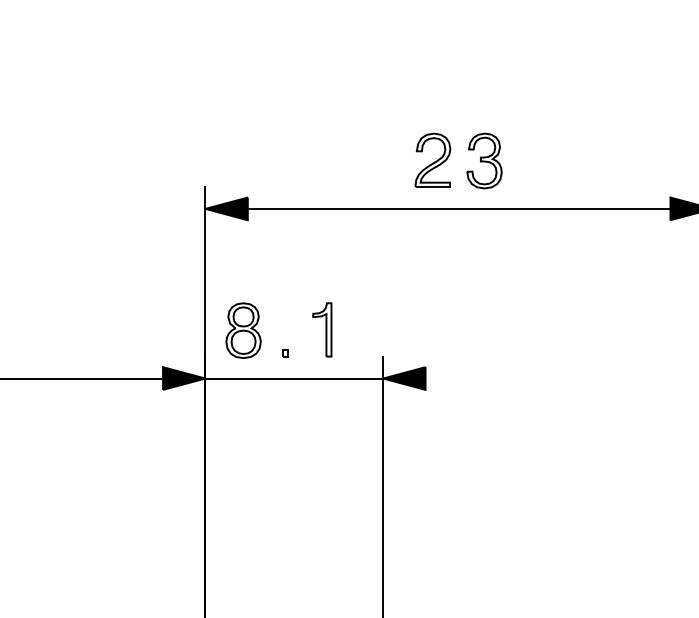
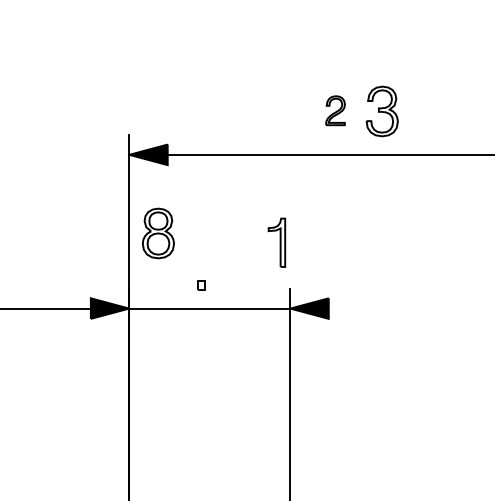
part: (432, 159) -> (335, 110), size x0.6
part: (322, 329) -> (277, 242), moved
part: (243, 330) -> (158, 233), moved
part: (285, 353) -> (201, 285), size x1.6

